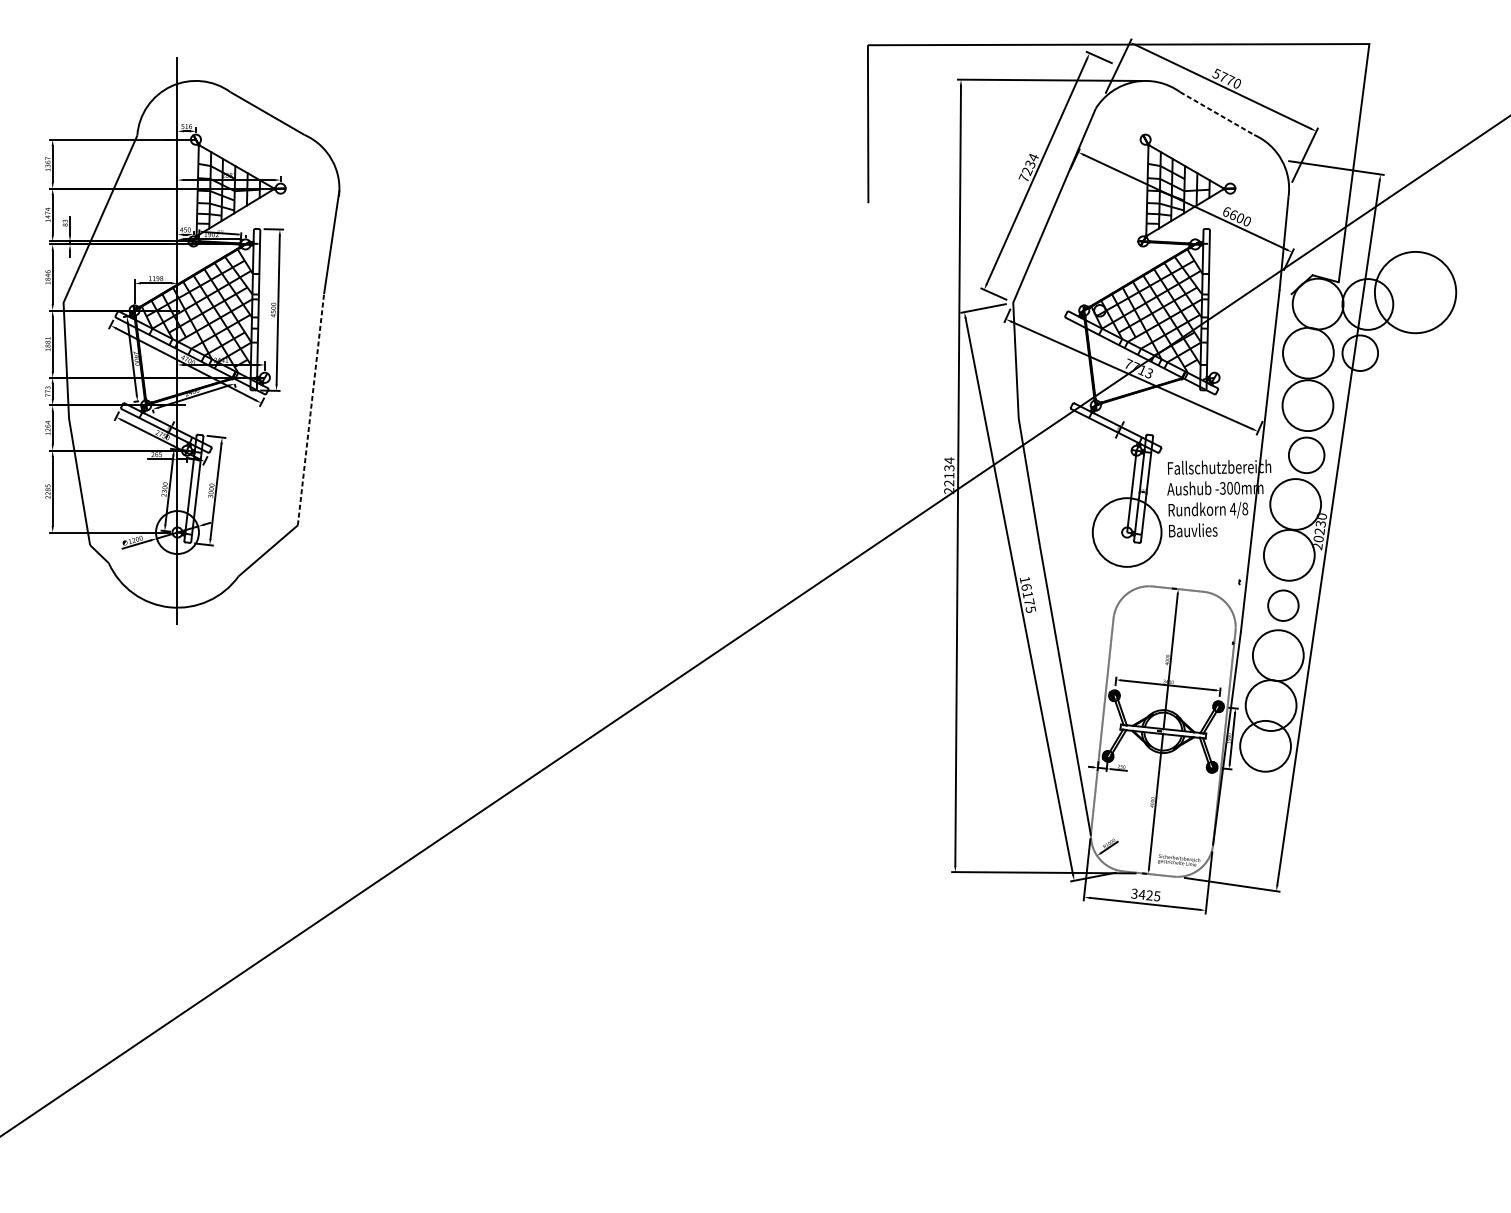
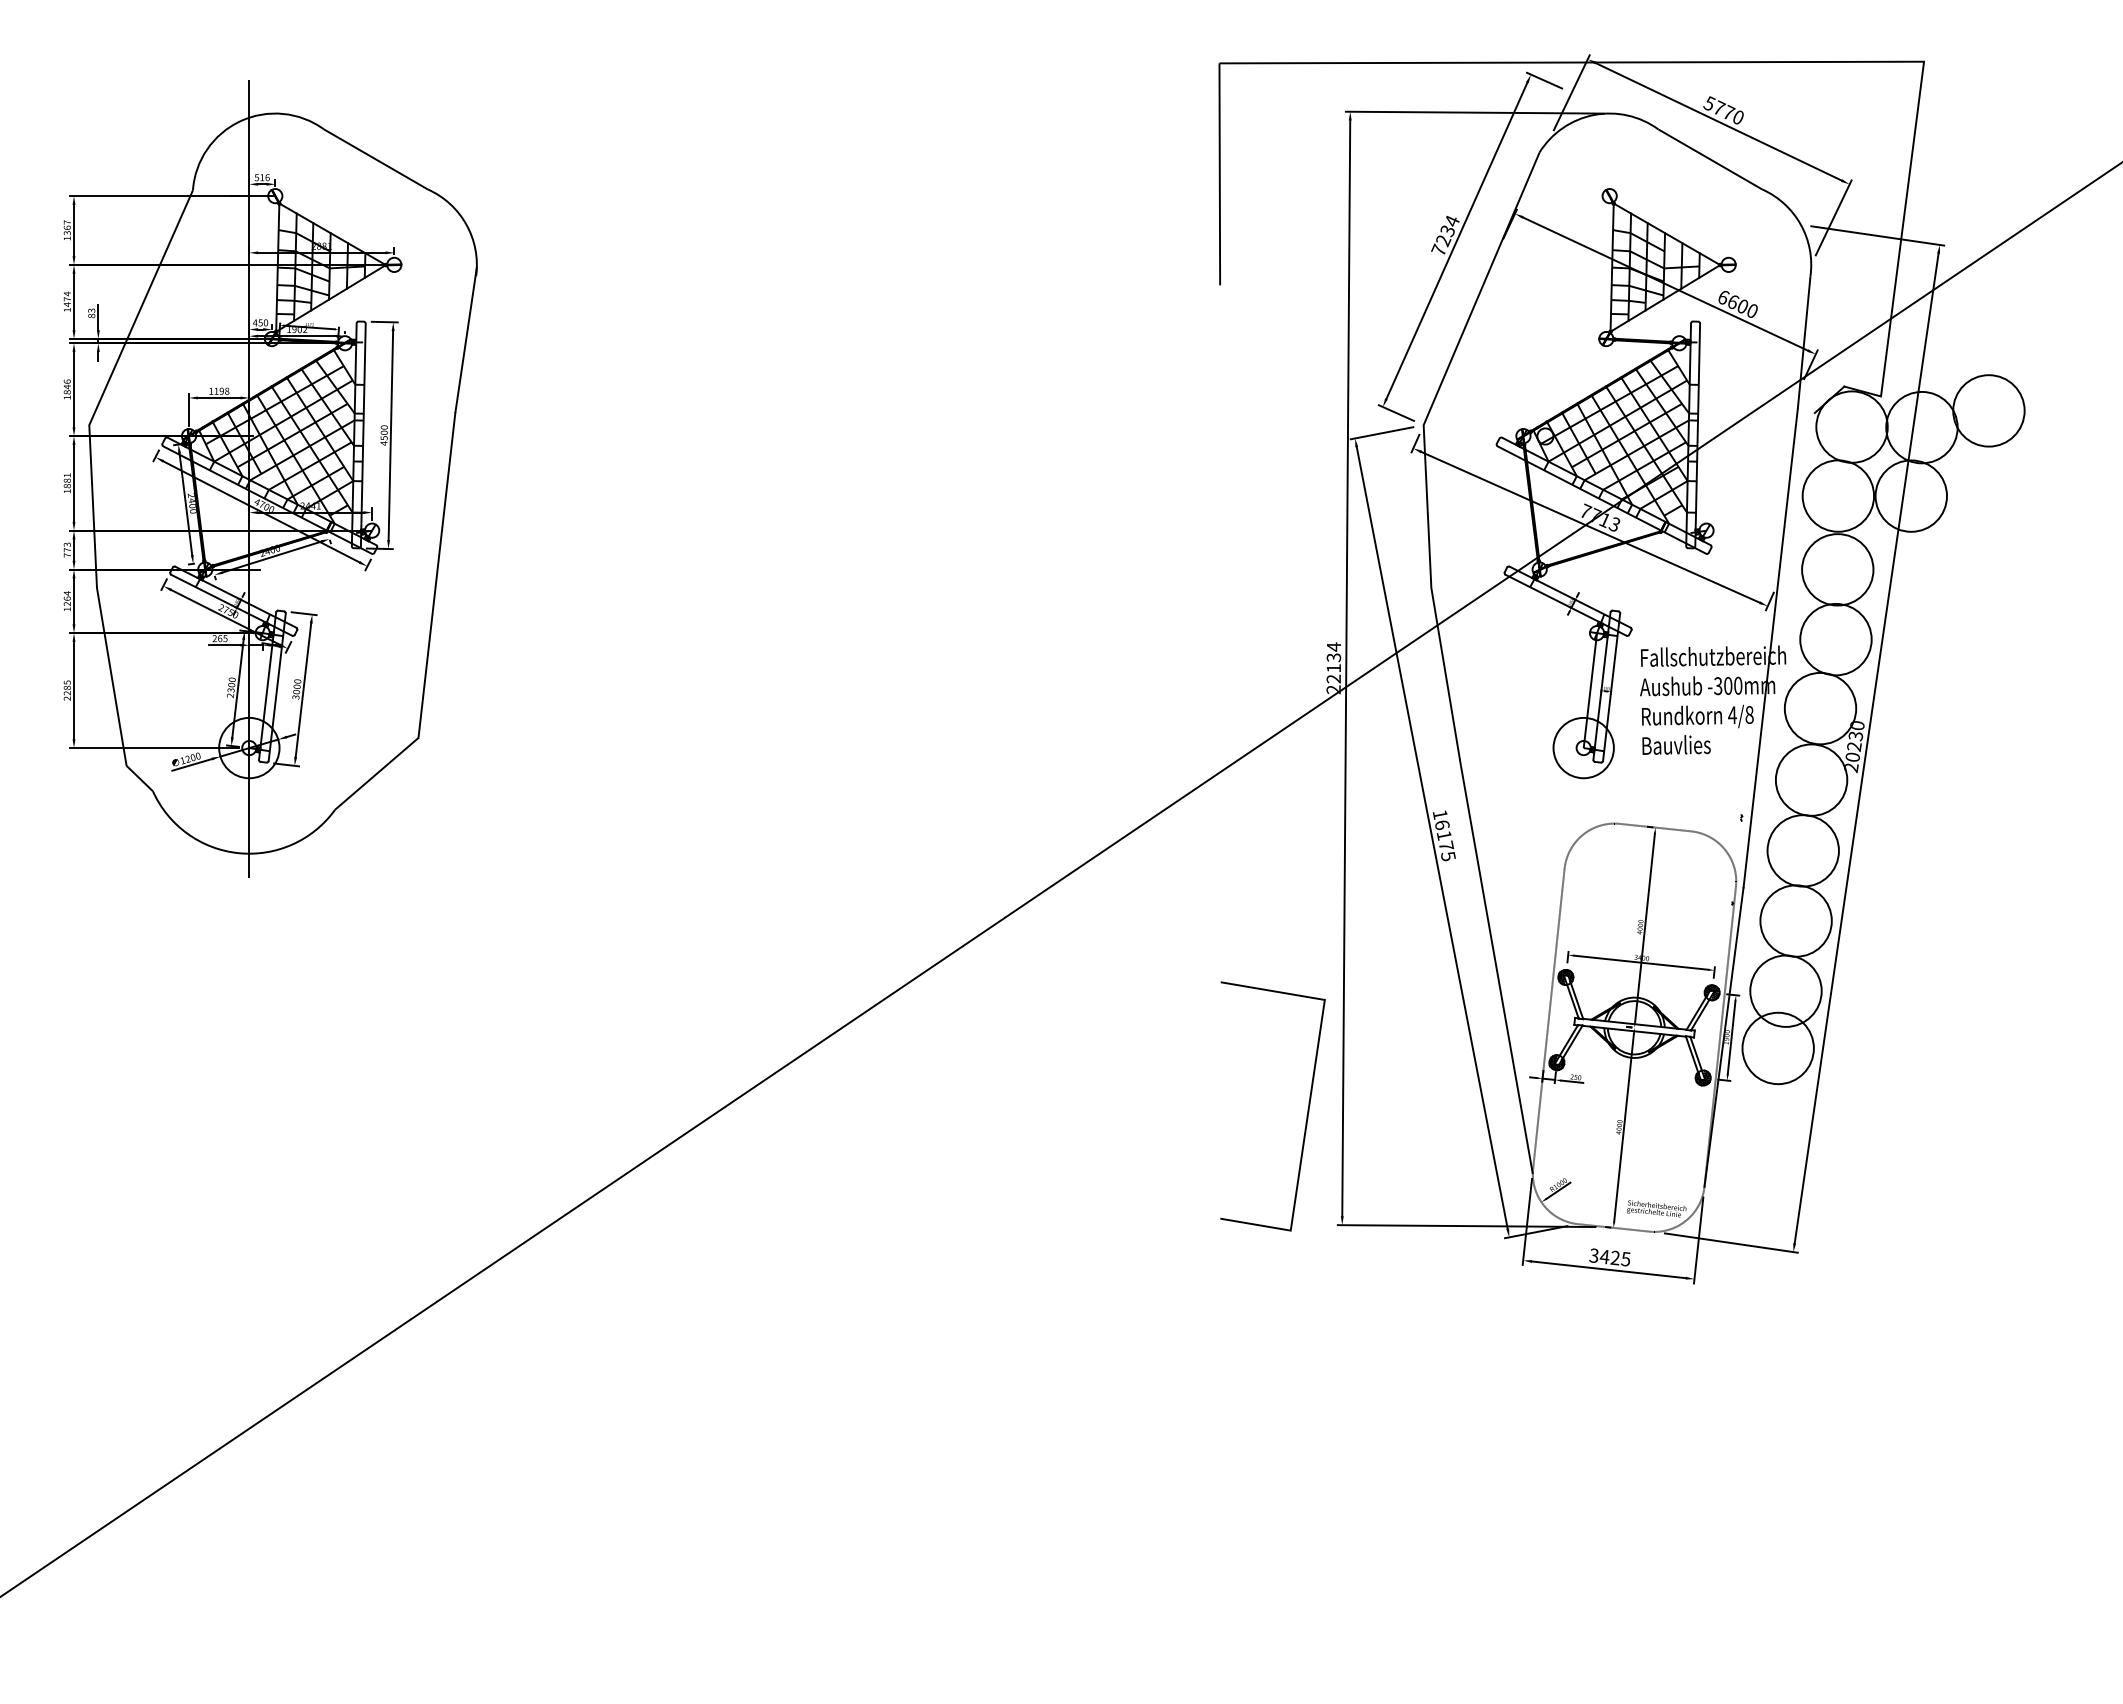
line: (1217, 113) -> (1710, 159), dashed -> solid
circle: (1415, 292) -> (1988, 410), size x0.62
circle: (1359, 352) -> (1910, 495), size x1.43
line: (310, 409) -> (436, 575), dashed -> solid
circle: (1306, 455) -> (1835, 639), size x1.43
circle: (1127, 532) -> (1583, 747), size x0.62
circle: (1282, 605) -> (1802, 850), size x1.67
line: (930, 789) -> (1307, 1108), added

